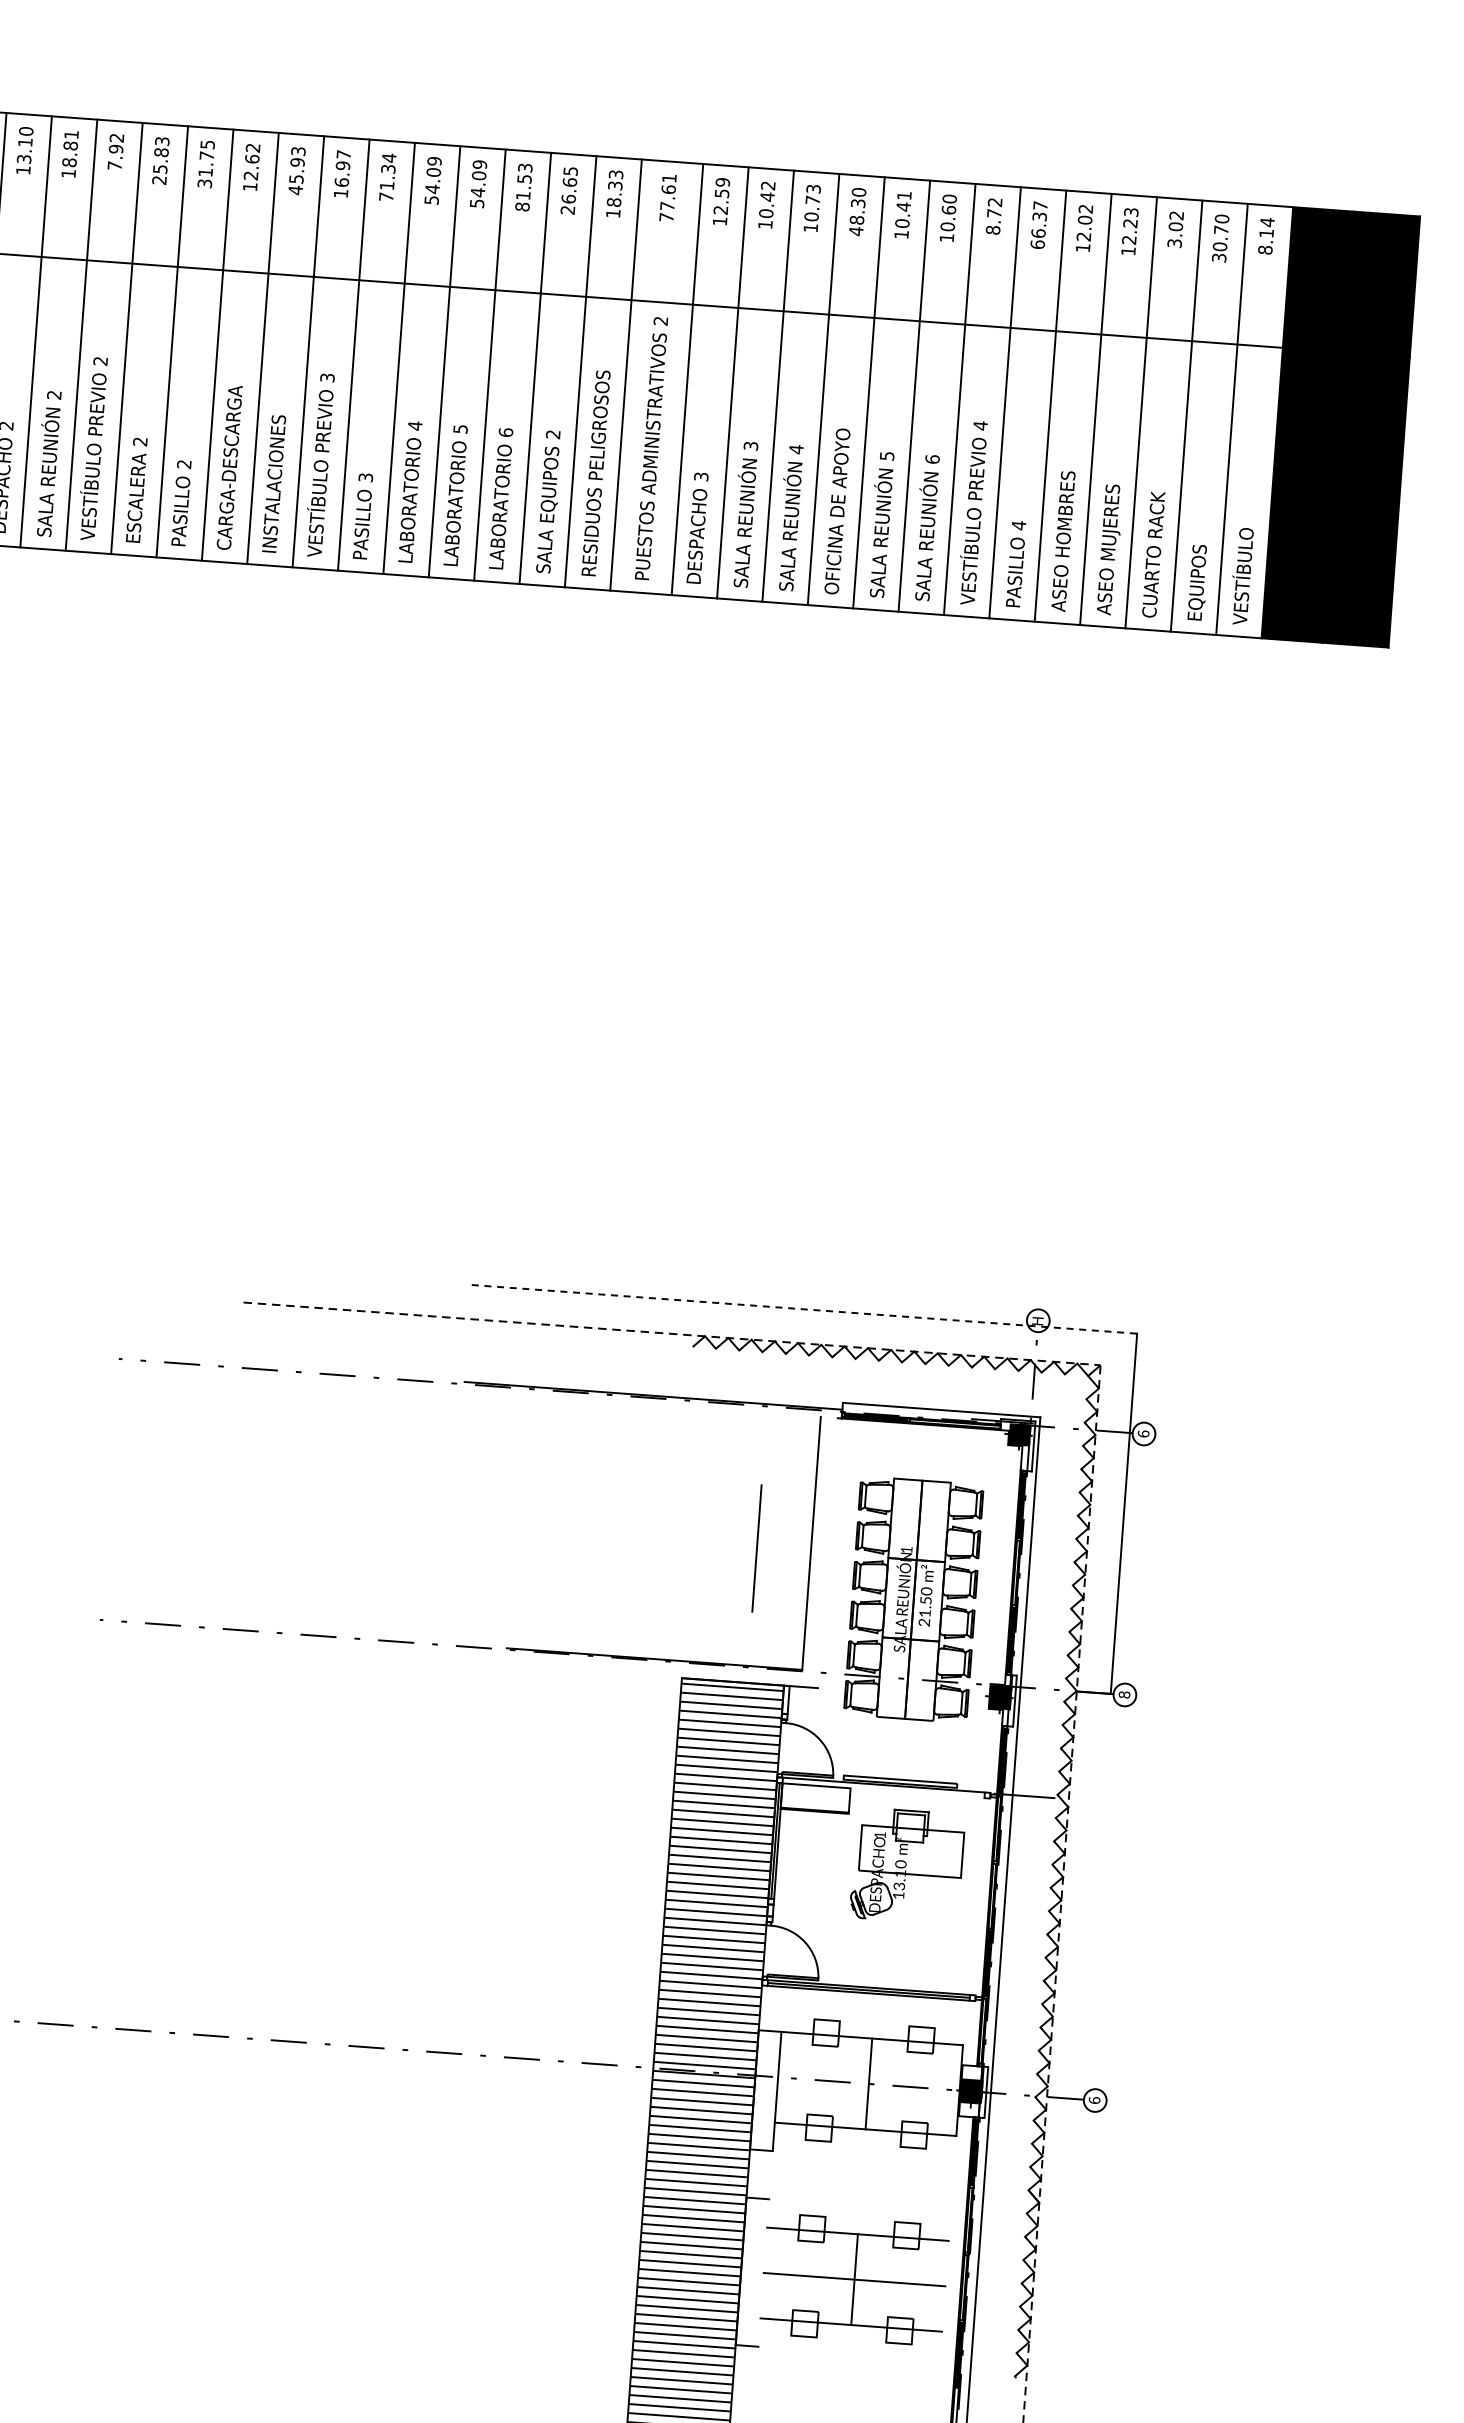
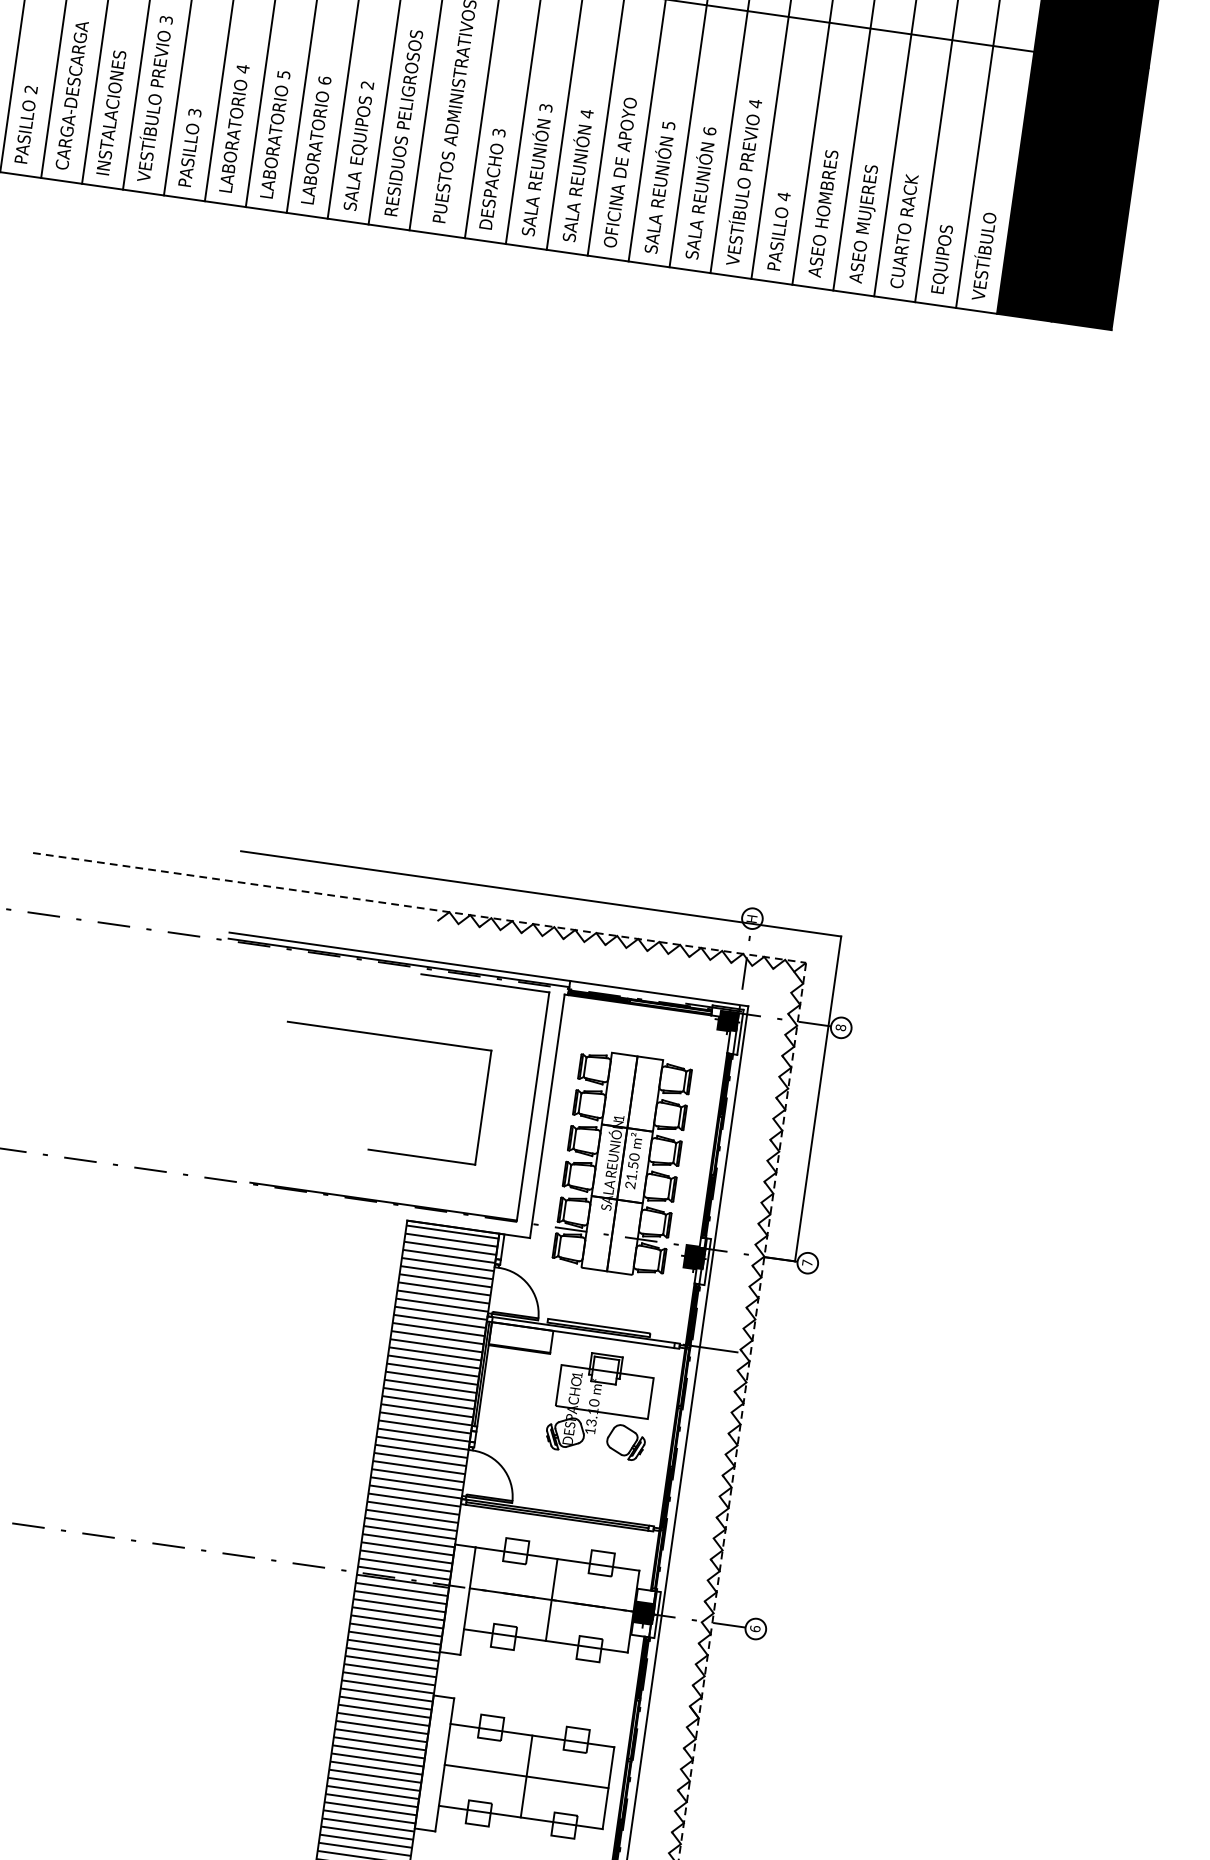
line: (804, 1309) -> (541, 893), dashed -> solid
line: (653, 1388) -> (399, 956), added
line: (749, 1411) -> (485, 983), added
text: (1143, 1433) -> (840, 1027), 6 -> 8
line: (648, 1476) -> (389, 1035), added
line: (827, 1553) -> (546, 1116), added
line: (693, 1607) -> (422, 1157), added
text: (1124, 1694) -> (807, 1262), 8 -> 7
line: (883, 1790) -> (583, 1334), added
part: (938, 1905) -> (625, 1442), added
line: (868, 2083) -> (551, 1599), added
line: (763, 2272) -> (444, 1764), added
line: (945, 2285) -> (608, 1787), added

